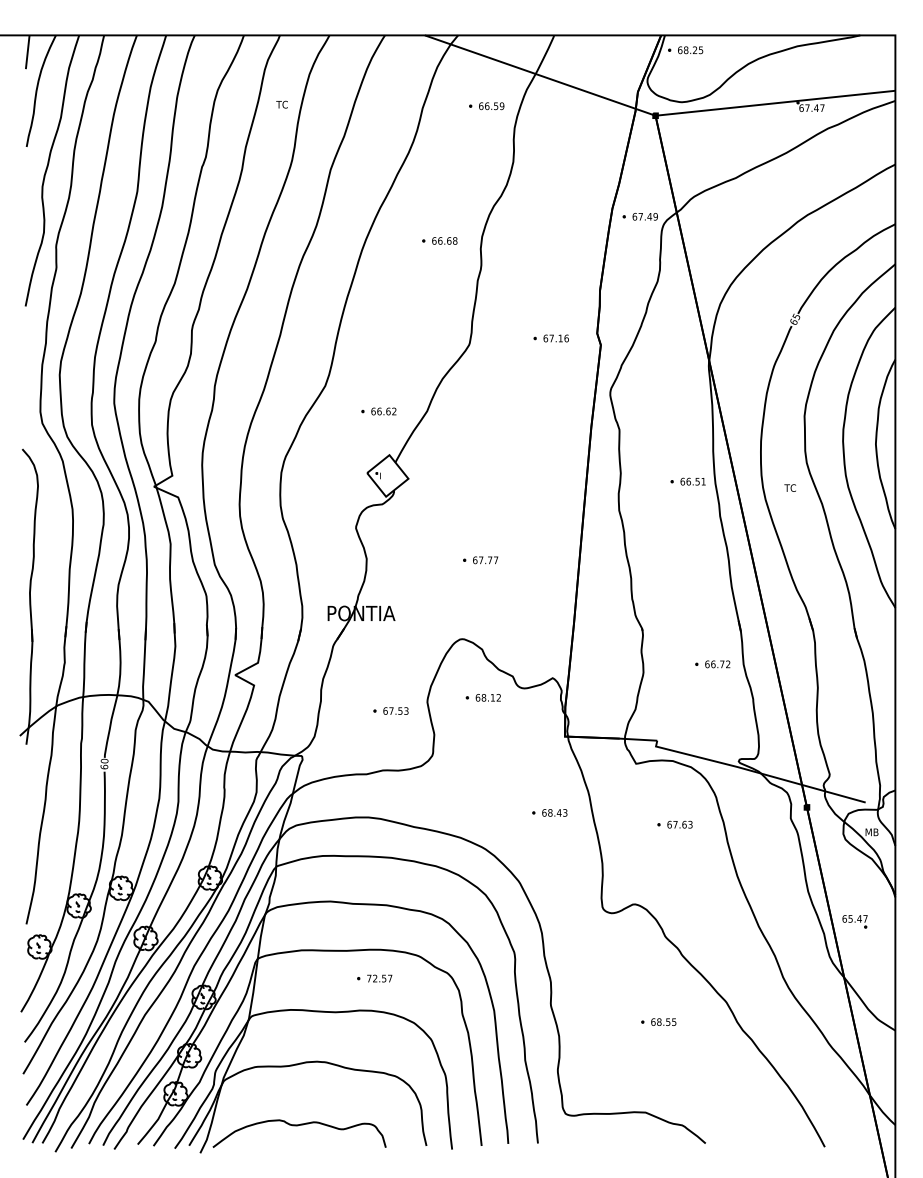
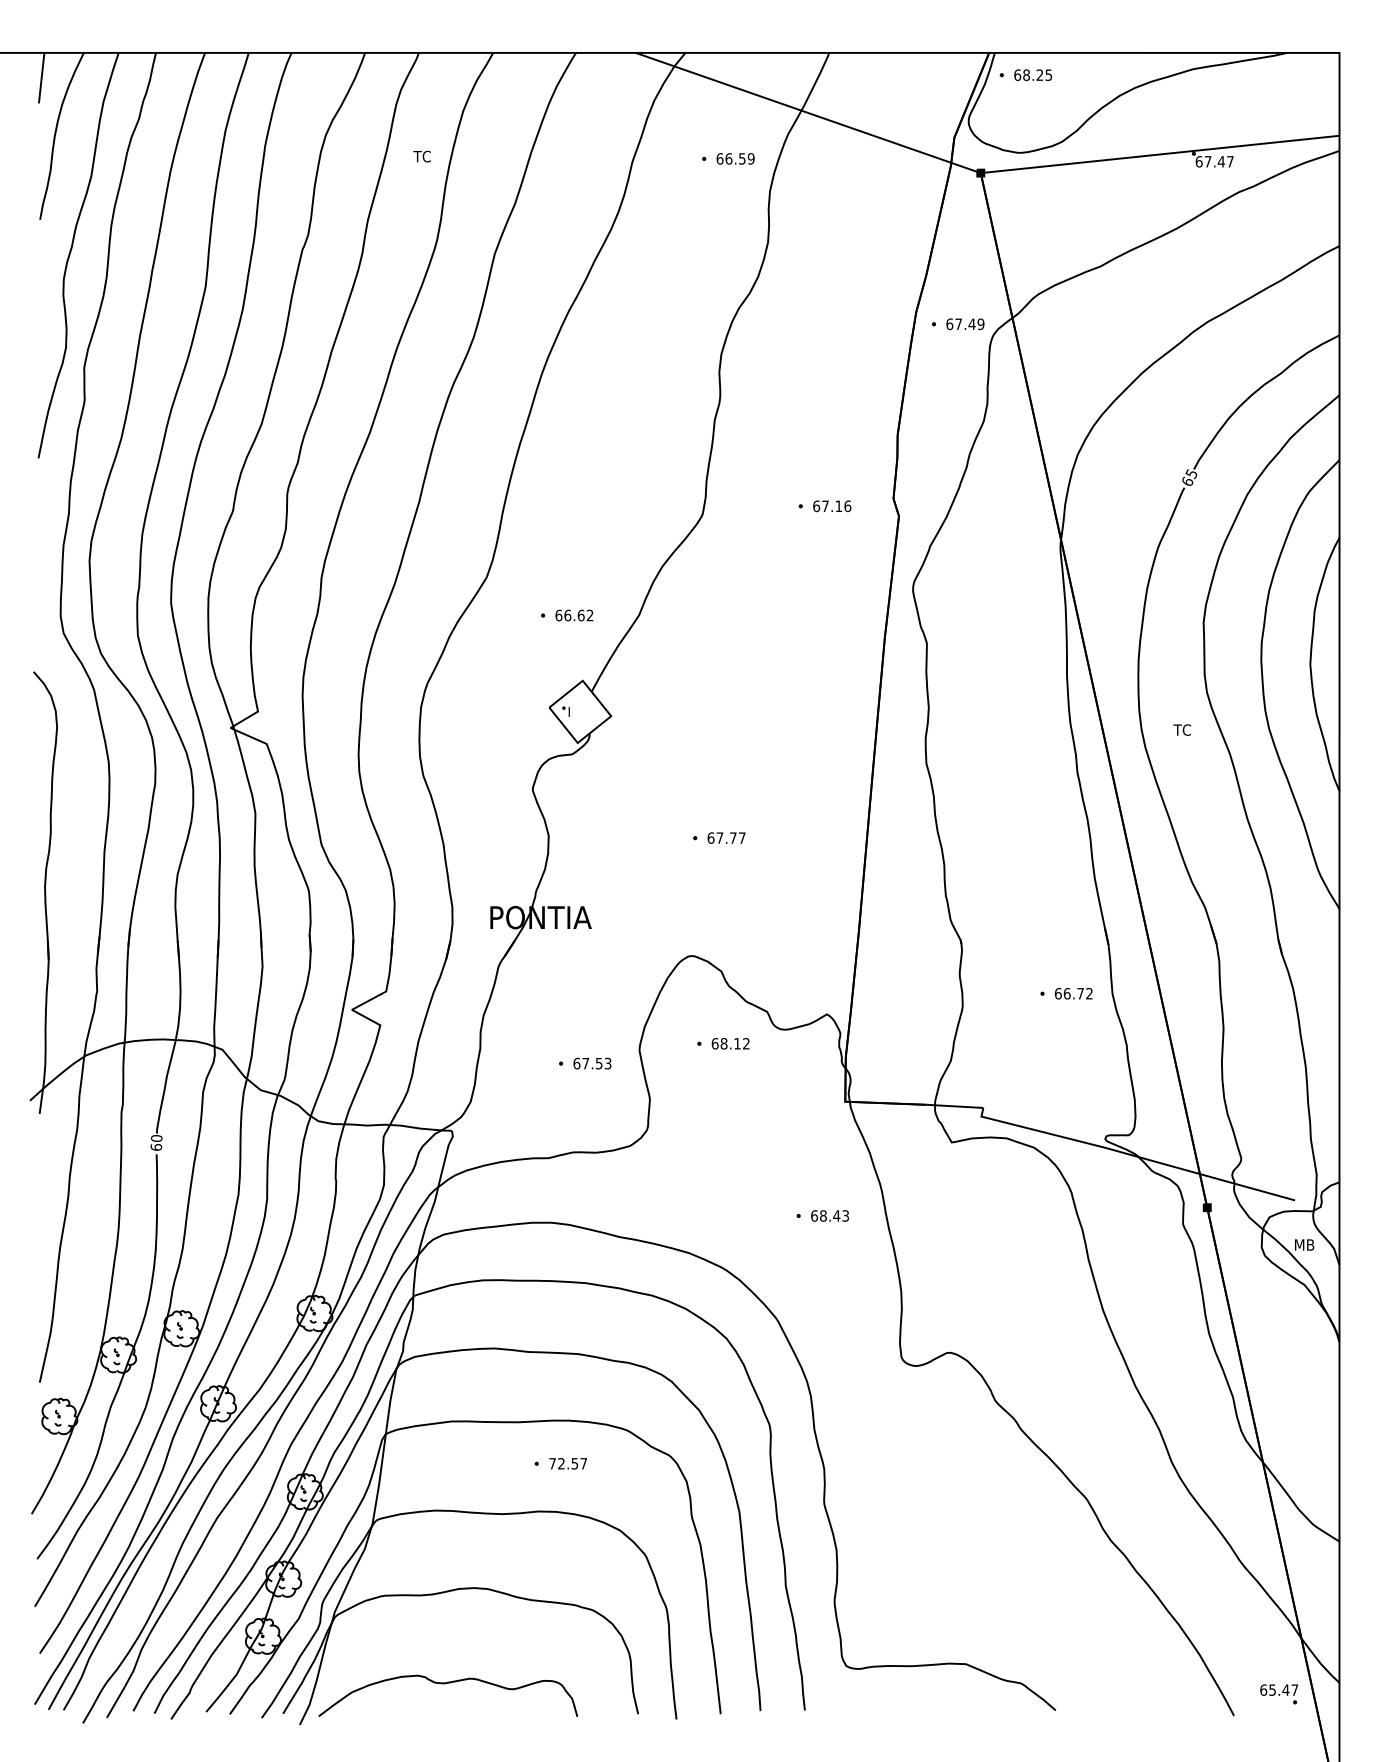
part: (439, 240) -> (657, 359), removed
part: (687, 481) -> (1028, 720), removed
part: (674, 824) -> (1009, 1233), removed
part: (854, 921) -> (1278, 1693), moved
part: (658, 1021) -> (985, 1527), removed

